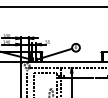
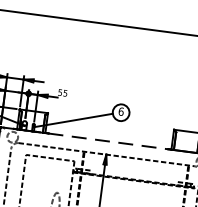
line: (72, 61) -> (109, 140), solid -> dashed

